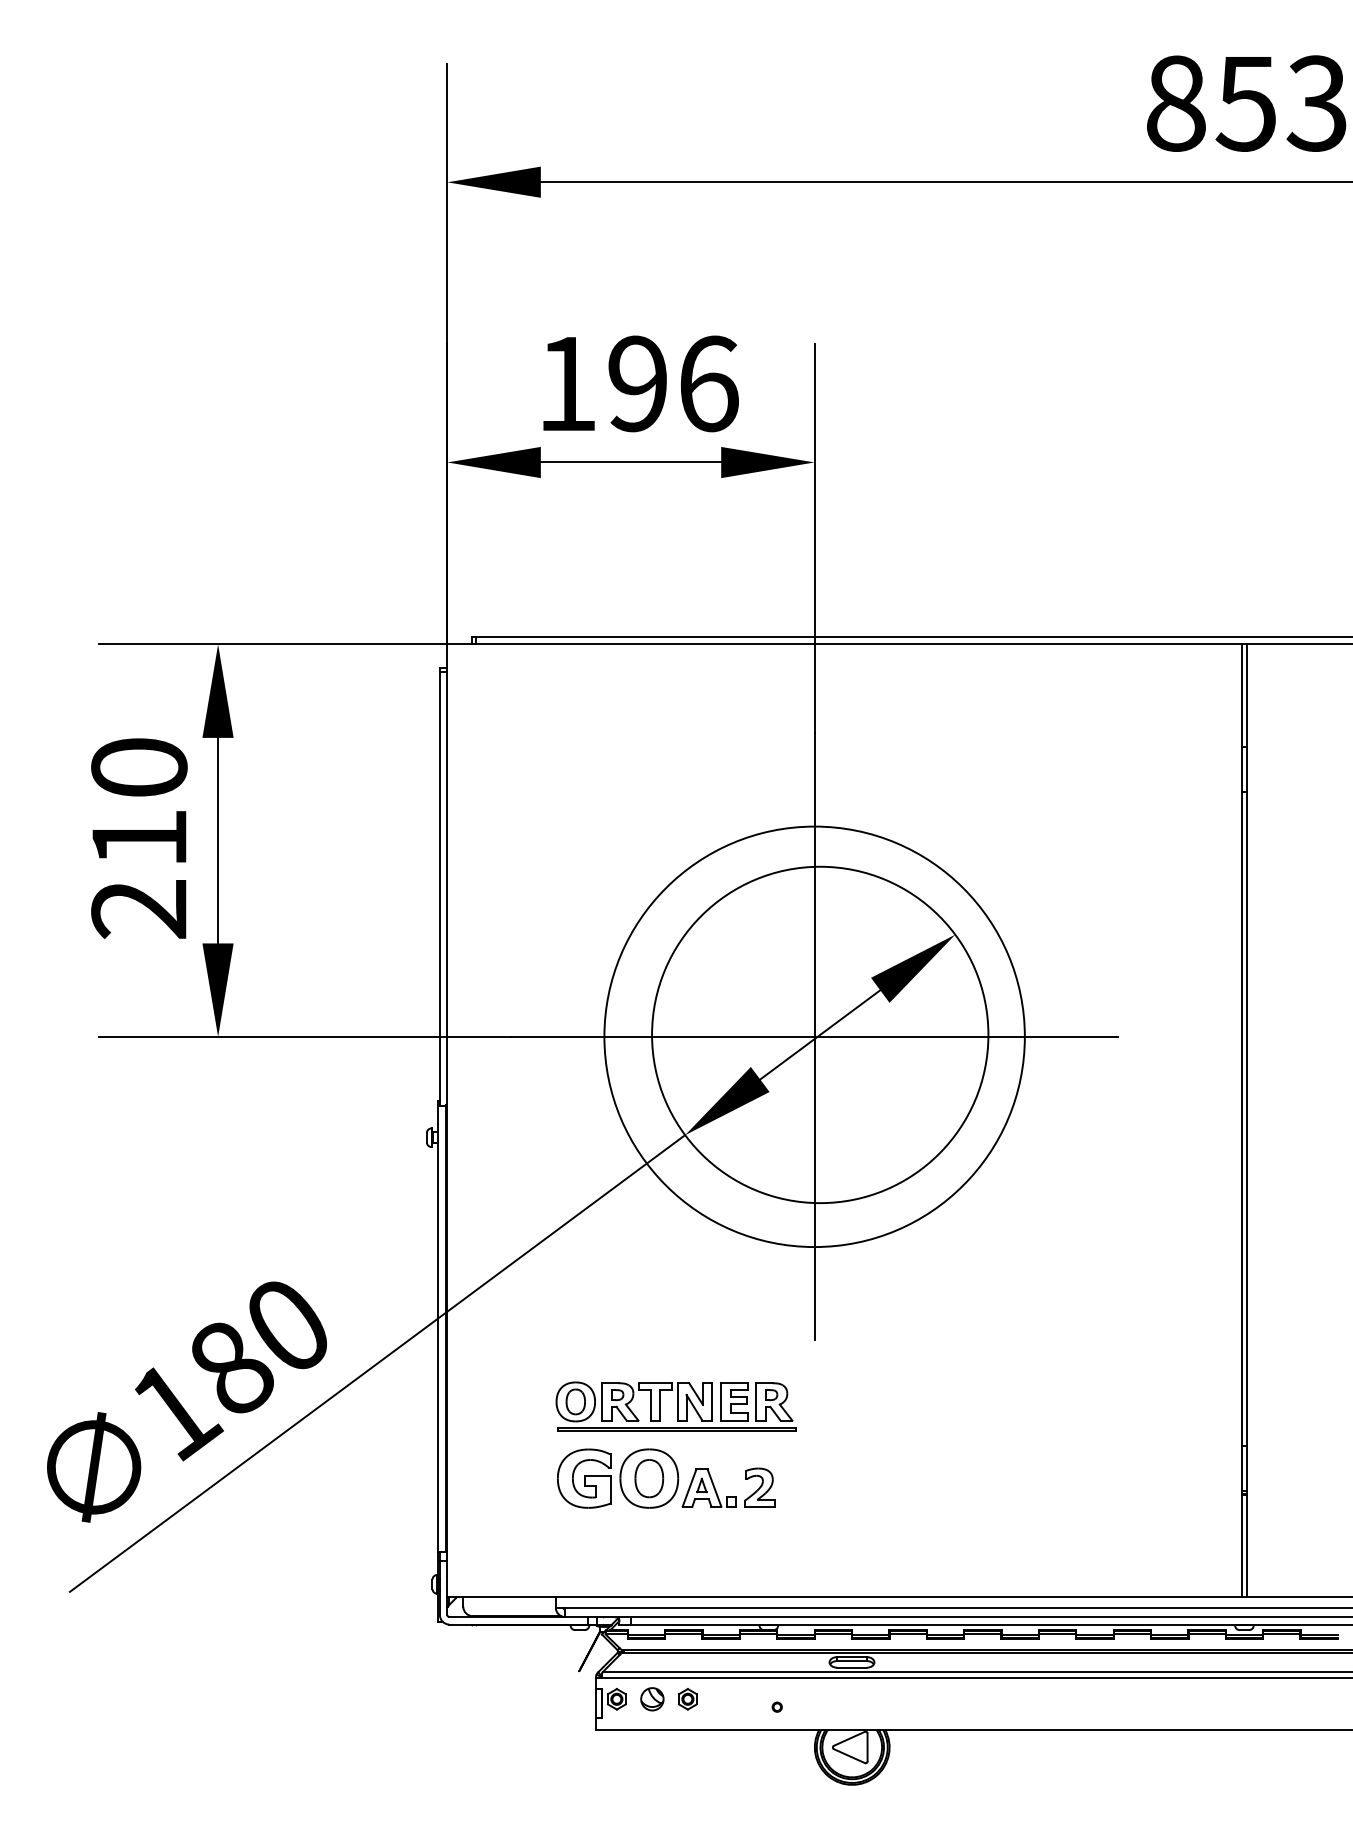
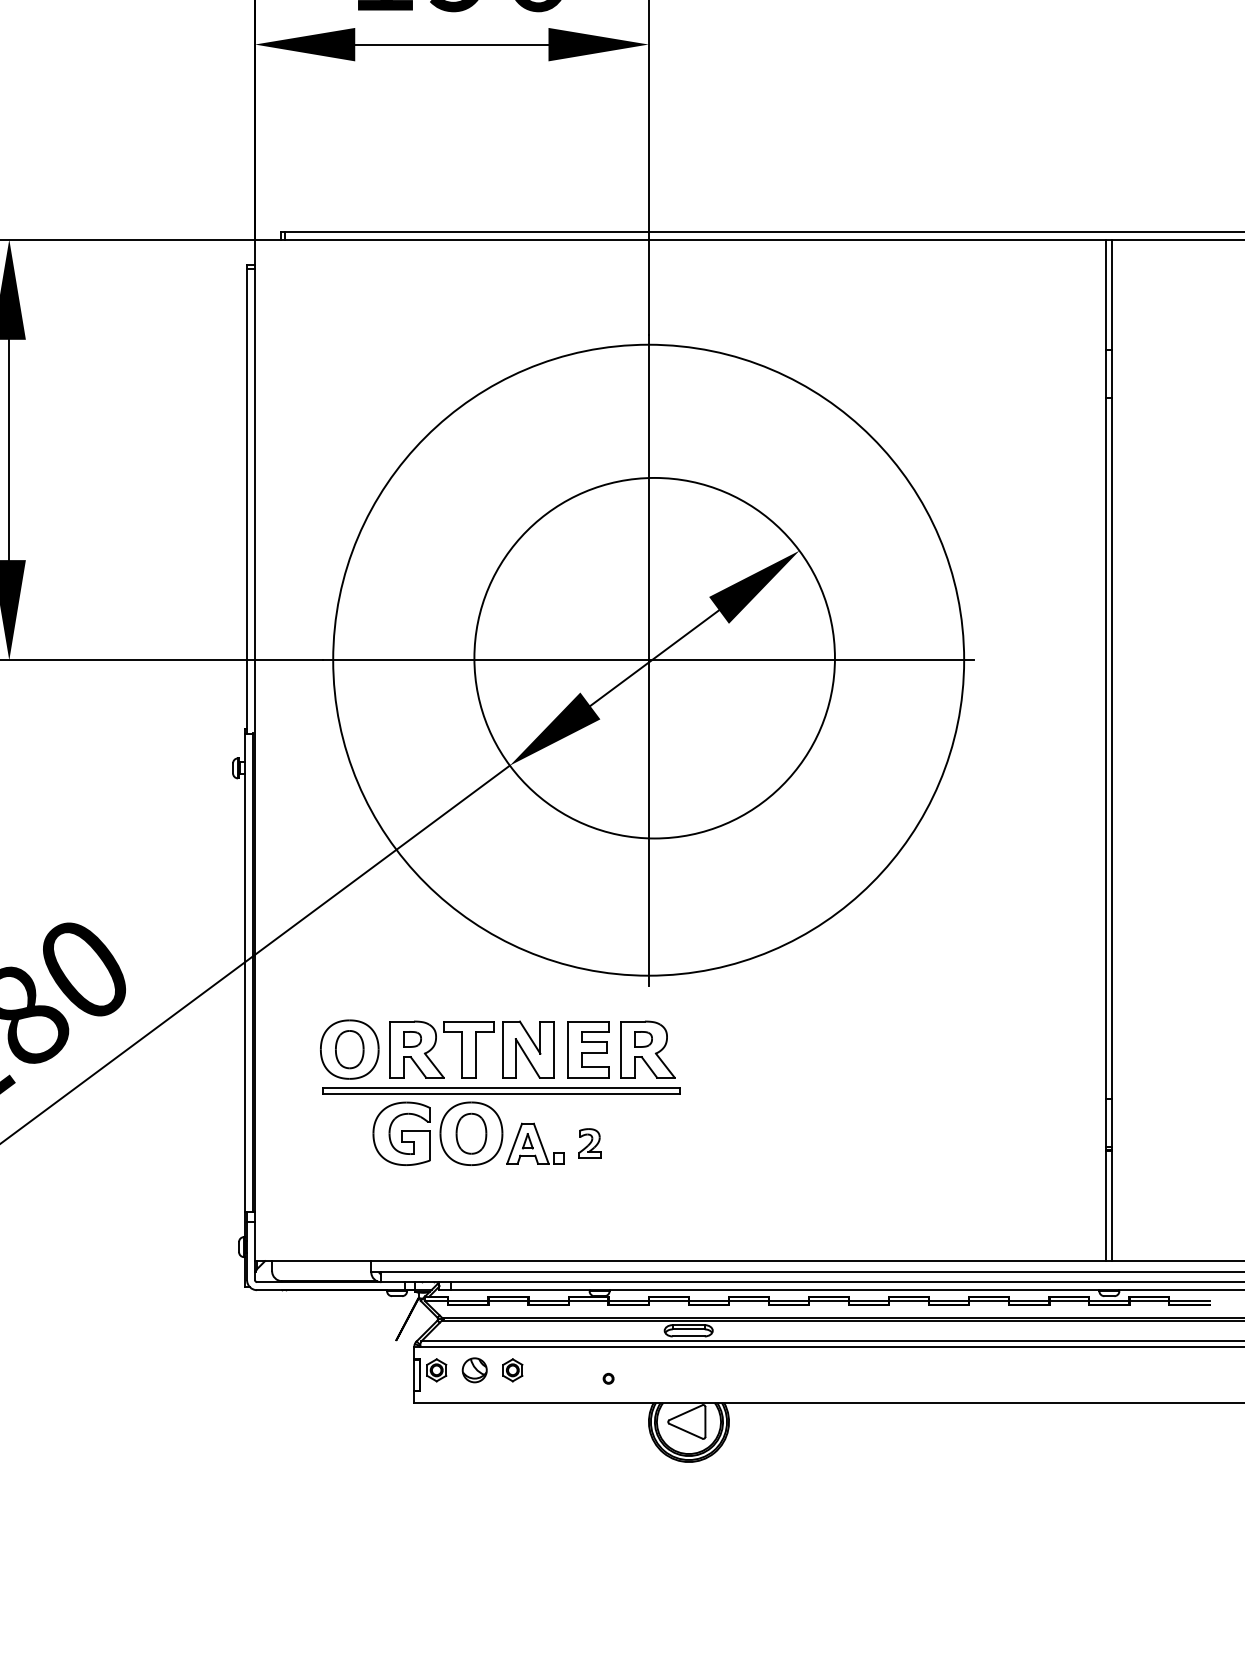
circle: (814, 1036) -> (648, 659), size x1.4
part: (675, 1406) -> (499, 1056), size x1.4
part: (759, 1487) -> (589, 1143), size x0.7

